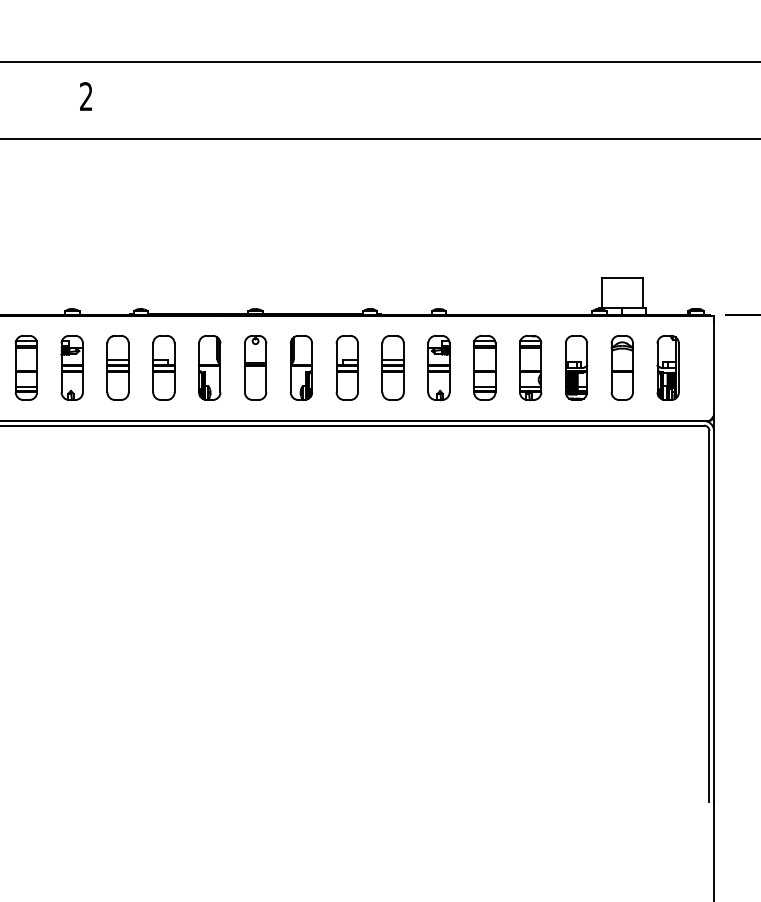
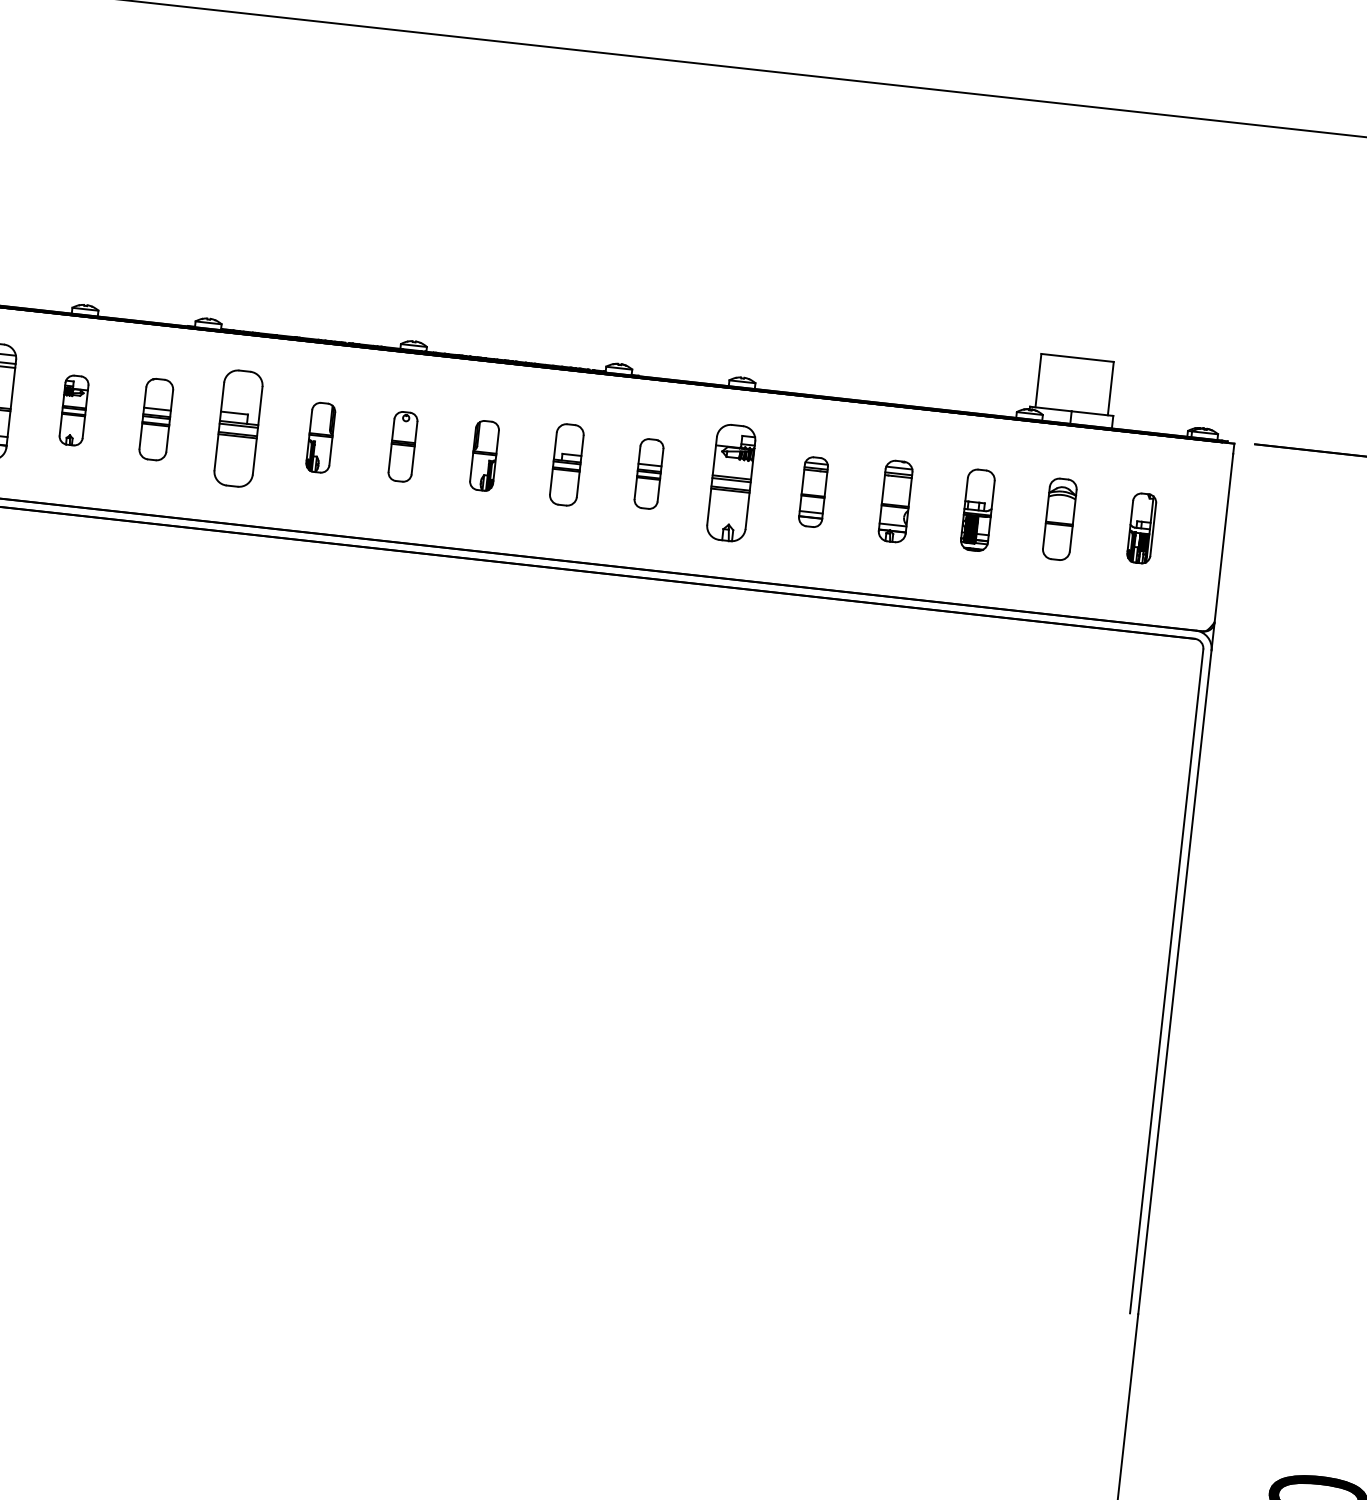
part: (71, 367) -> (72, 409), size x0.6
part: (117, 367) -> (155, 418), size x0.7
part: (209, 367) -> (320, 436), size x0.6
part: (255, 367) -> (402, 445), size x0.6
part: (300, 367) -> (483, 454), size x0.6
part: (346, 367) -> (565, 463), size x0.7
part: (392, 367) -> (648, 473), size x0.6
part: (484, 367) -> (812, 491), size x0.6
part: (576, 367) -> (977, 509), size x0.7
part: (622, 367) -> (1060, 518), size x0.7
part: (667, 367) -> (1140, 527), size x0.6
part: (530, 368) -> (895, 502), size x0.7

